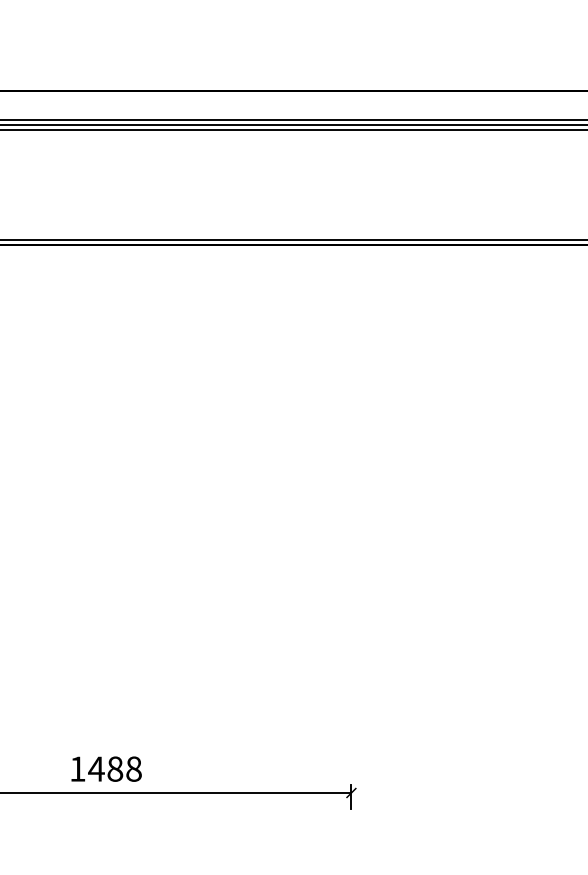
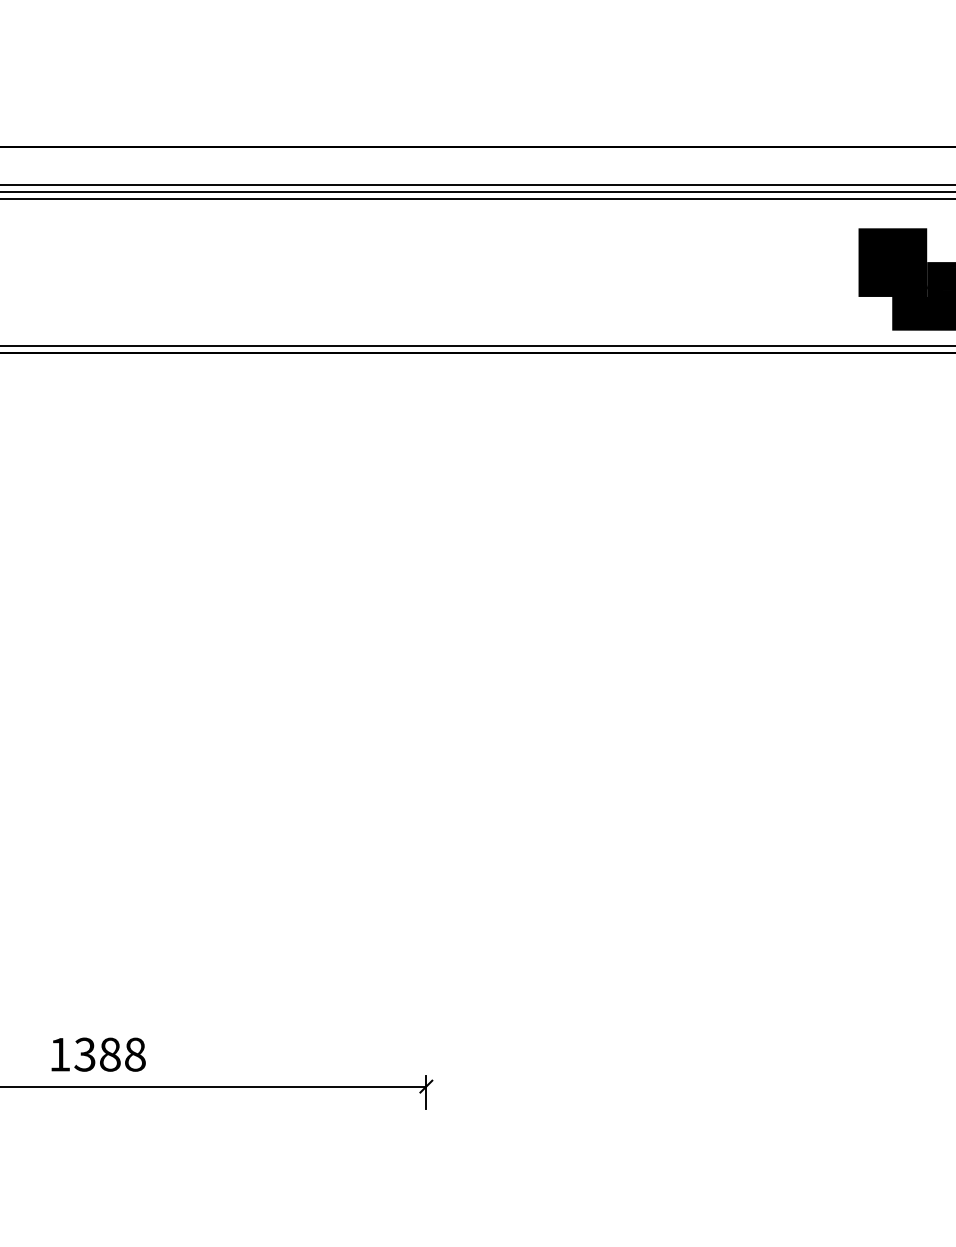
text: (96, 769) -> (84, 1054), 1488 -> 1388

